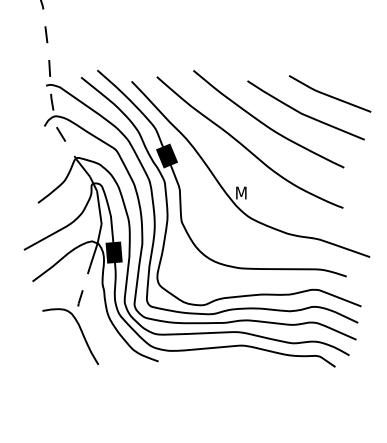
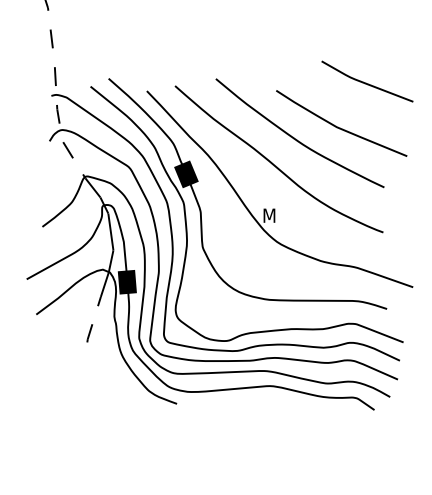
line: (328, 94) -> (365, 82), moved
curve: (80, 331) -> (89, 370), removed

